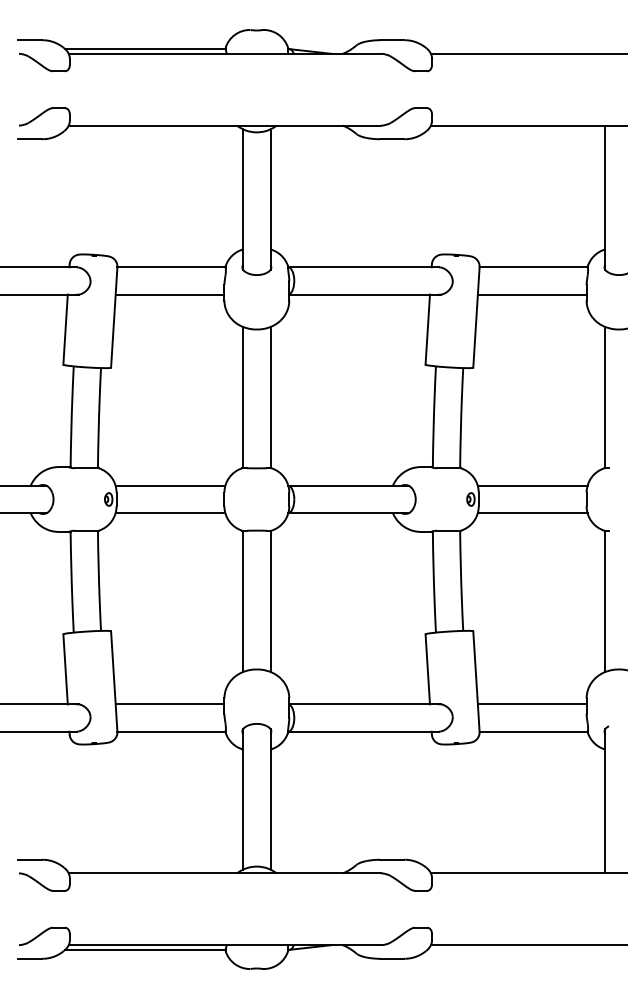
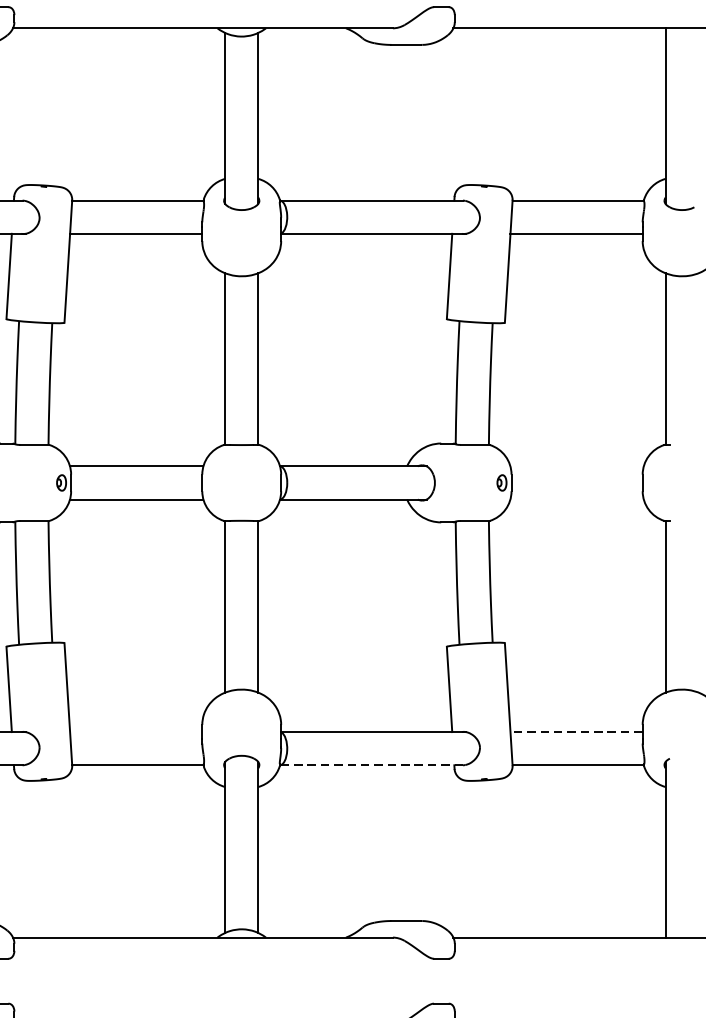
line: (532, 485) -> (576, 465), removed
line: (532, 513) -> (576, 499), removed
line: (169, 704) -> (135, 732), removed
line: (531, 704) -> (575, 732), solid -> dashed
line: (362, 731) -> (370, 765), solid -> dashed

